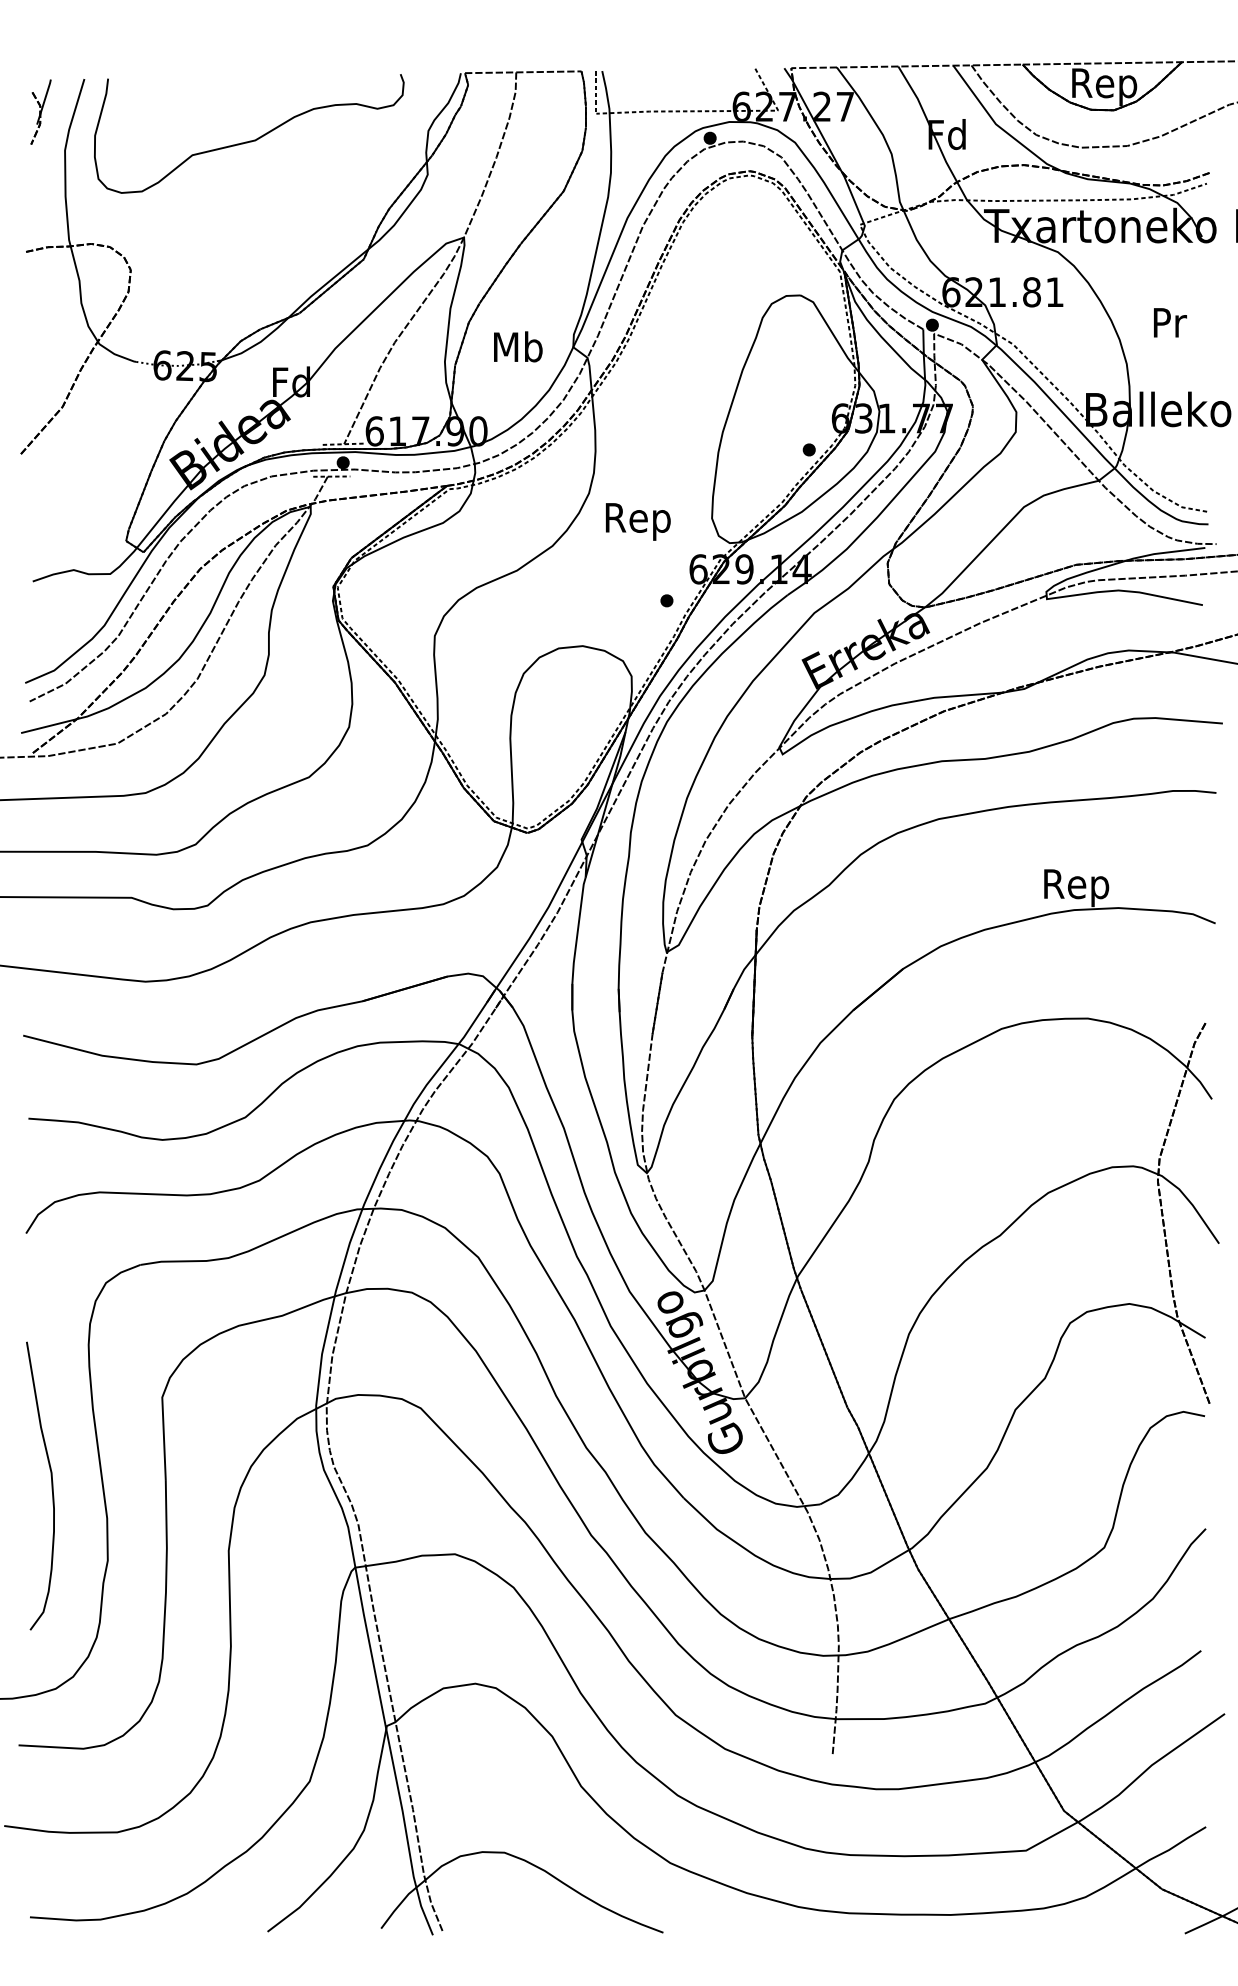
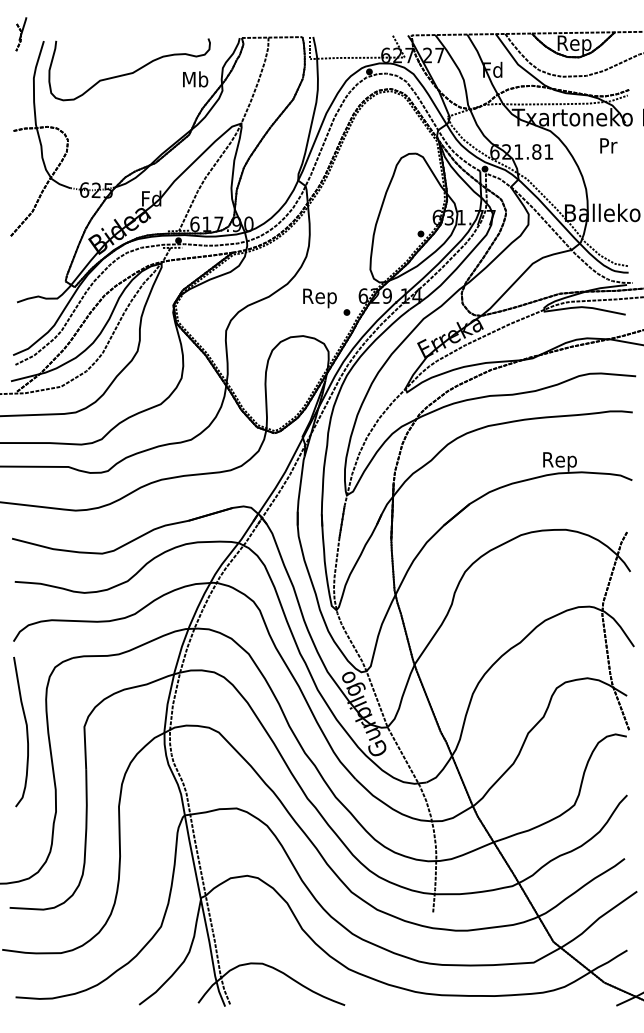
part: (41, 112) -> (21, 34), moved
text: (1169, 322) -> (608, 145), moved
text: (518, 347) -> (195, 79), moved
text: (637, 522) -> (319, 298), moved
curve: (50, 1485) -> (26, 731), moved

